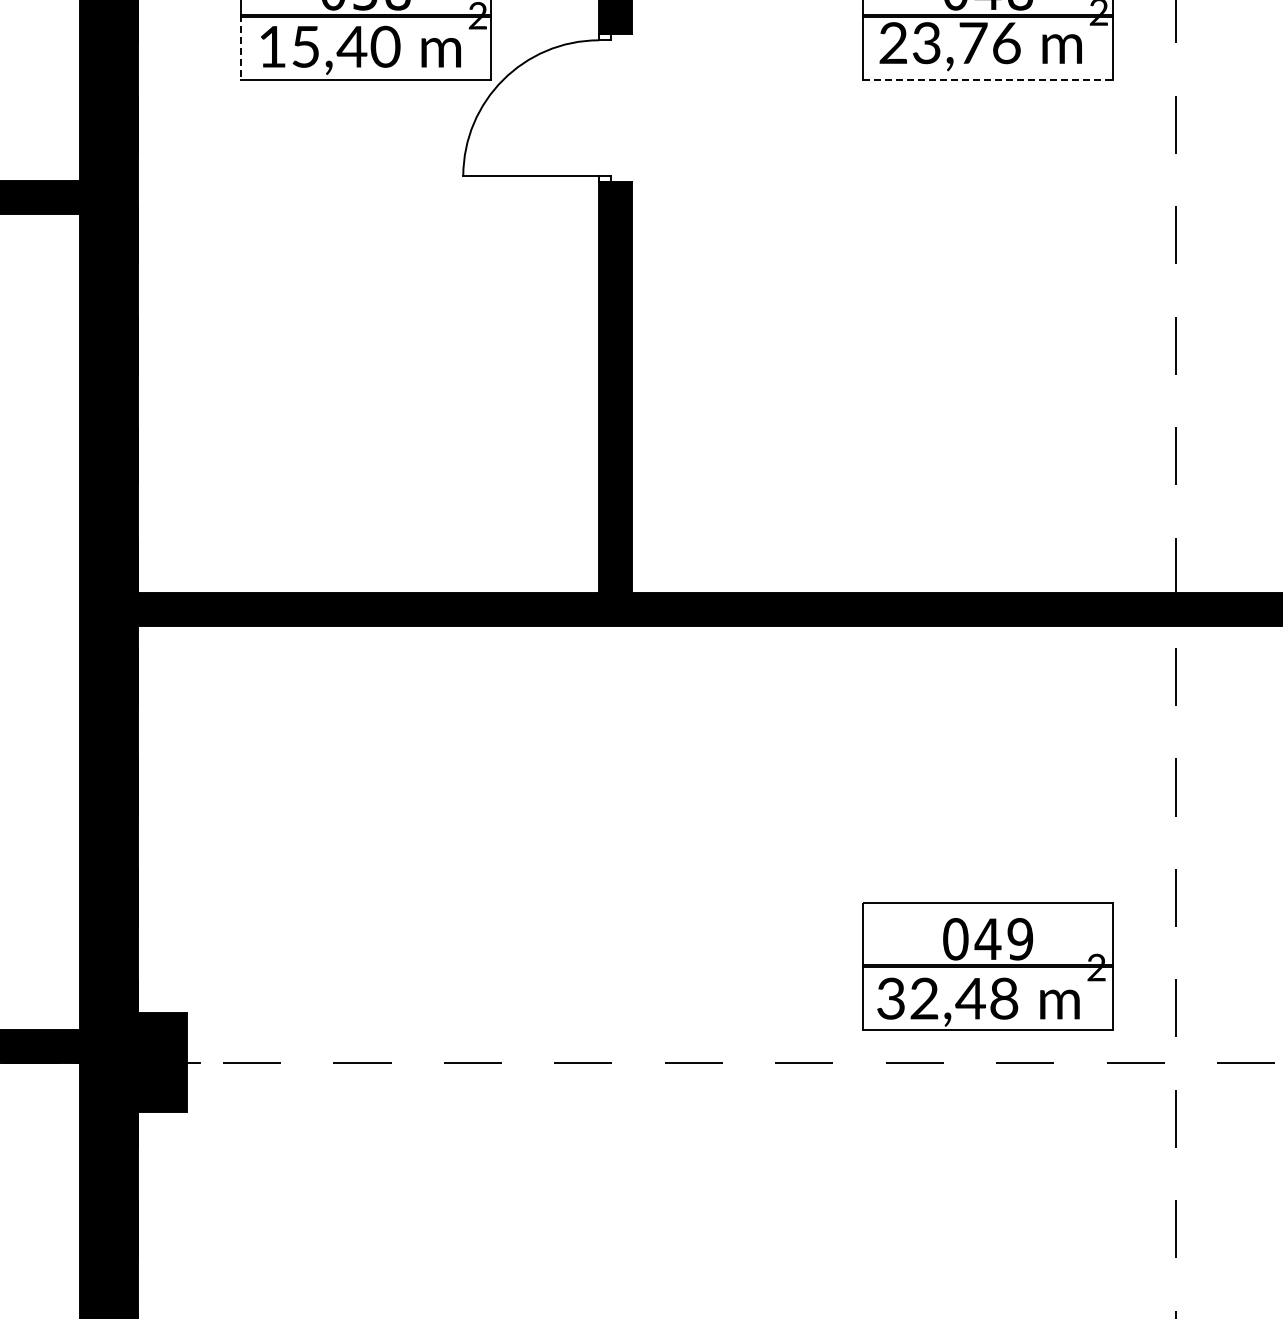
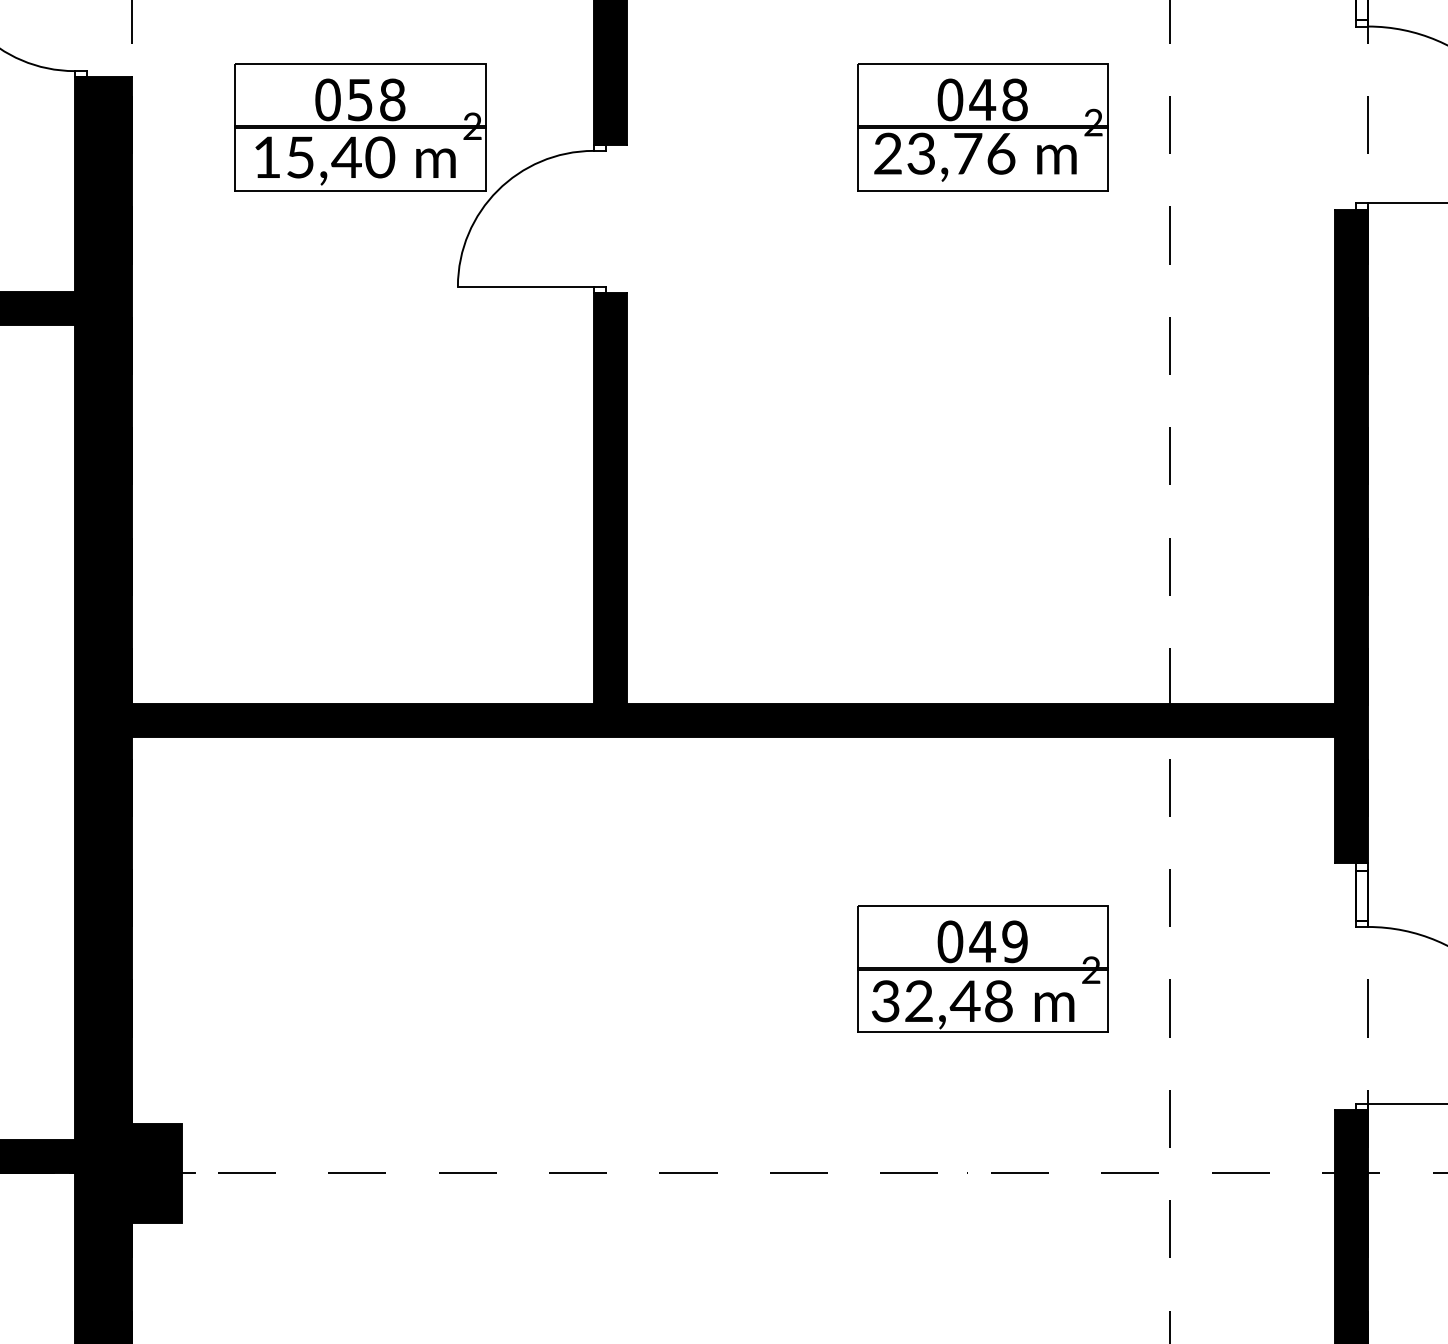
line: (240, 47) -> (235, 158), dashed -> solid
line: (988, 79) -> (983, 190), dashed -> solid
part: (987, 965) -> (982, 968), moved

